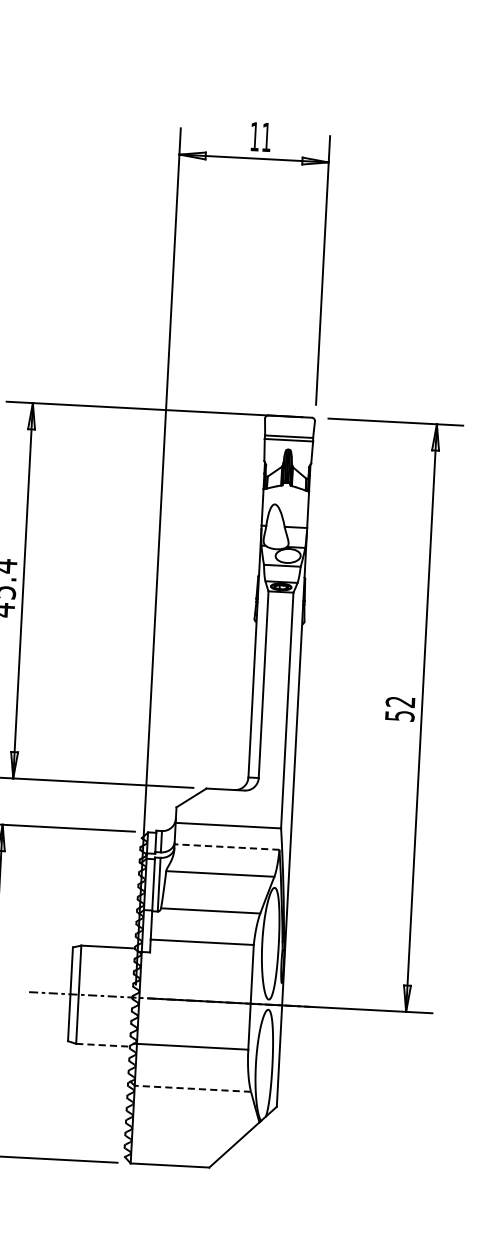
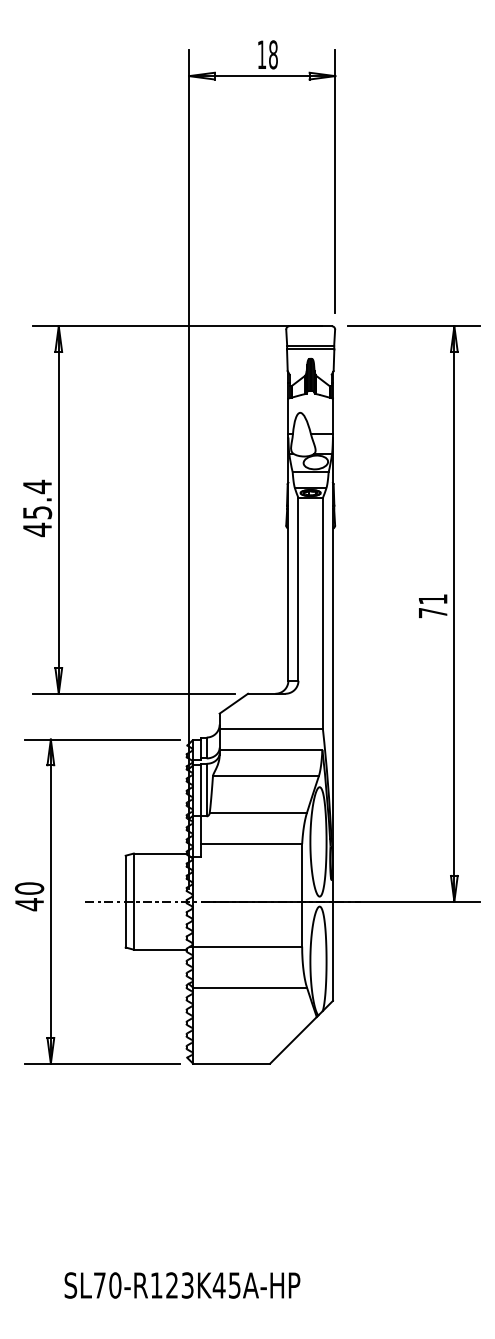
text: (266, 137) -> (273, 54), 11 -> 18
text: (399, 709) -> (432, 606), 52 -> 71
line: (226, 846) -> (270, 749), dashed -> solid
line: (103, 1045) -> (160, 949), dashed -> solid
line: (193, 1088) -> (250, 987), dashed -> solid

